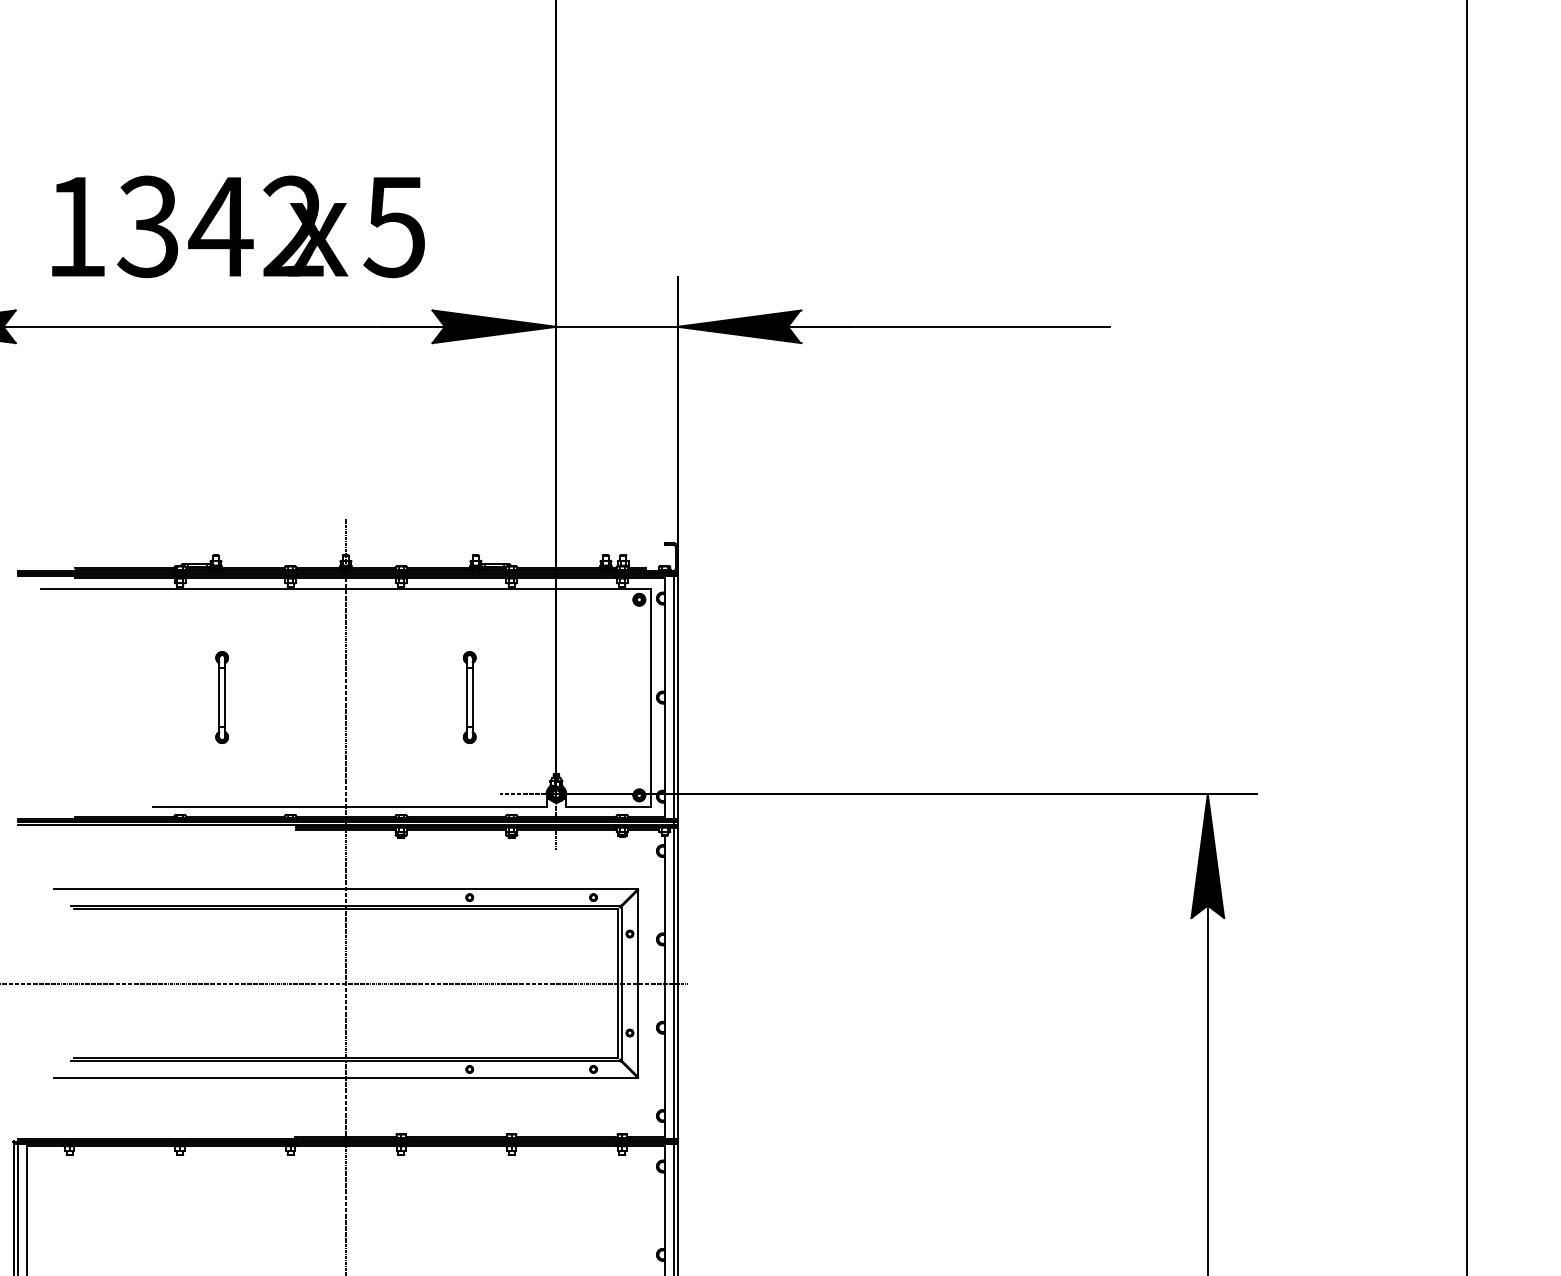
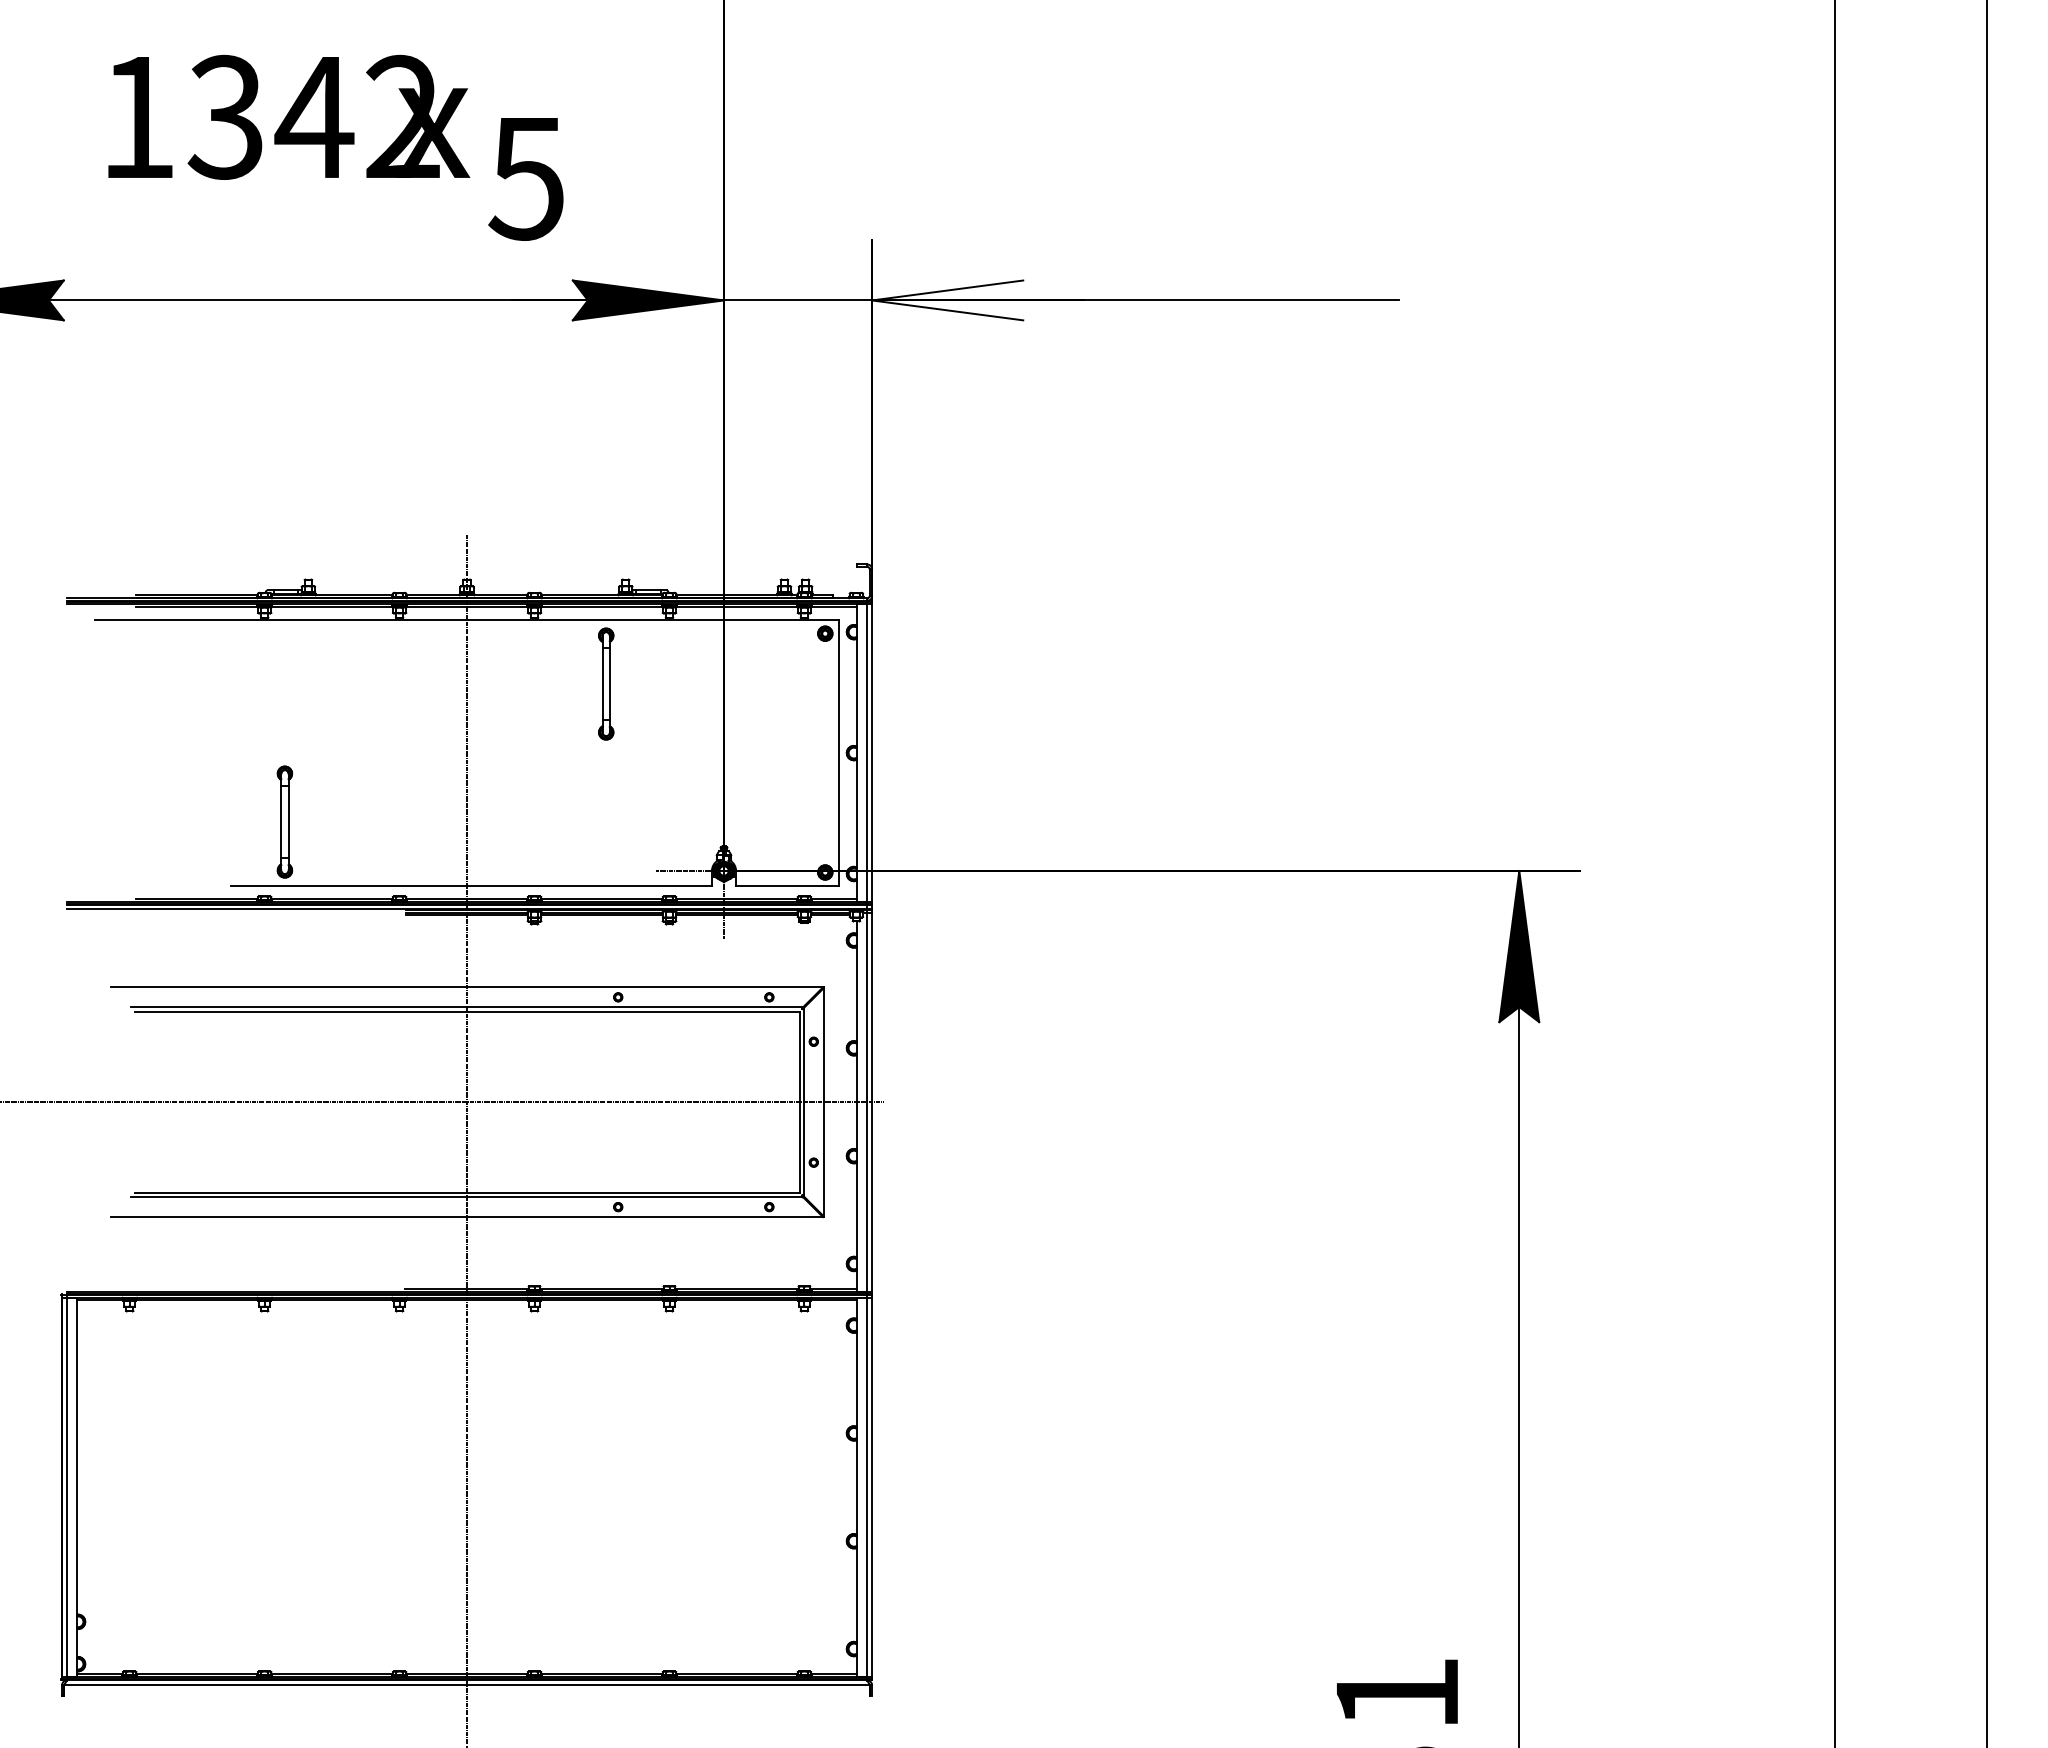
text: (200, 226) -> (289, 116), moved
fill: (739, 326) -> (947, 300), removed
part: (221, 697) -> (284, 821), moved
part: (469, 697) -> (606, 683), moved

